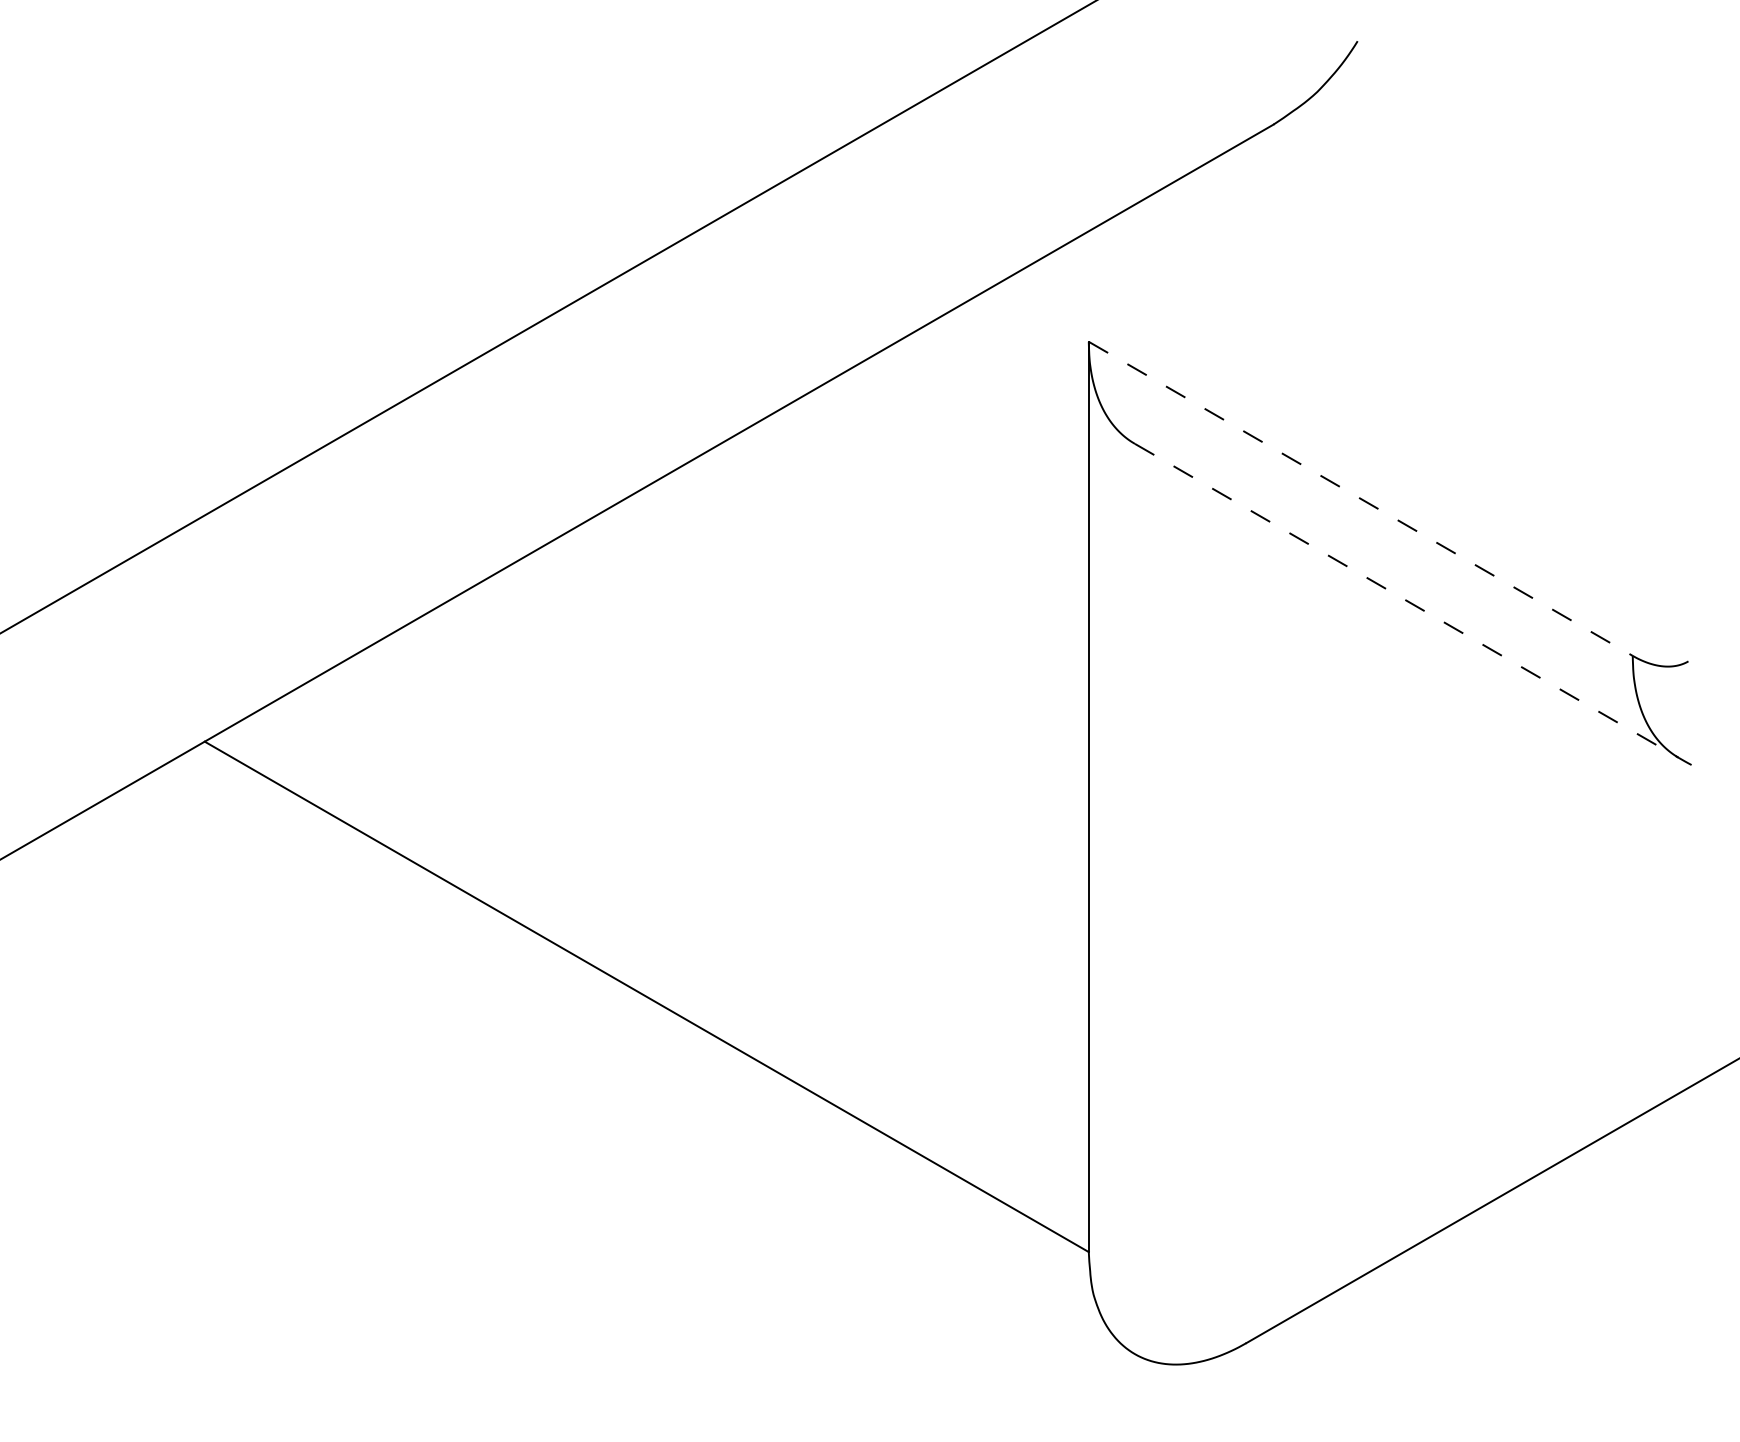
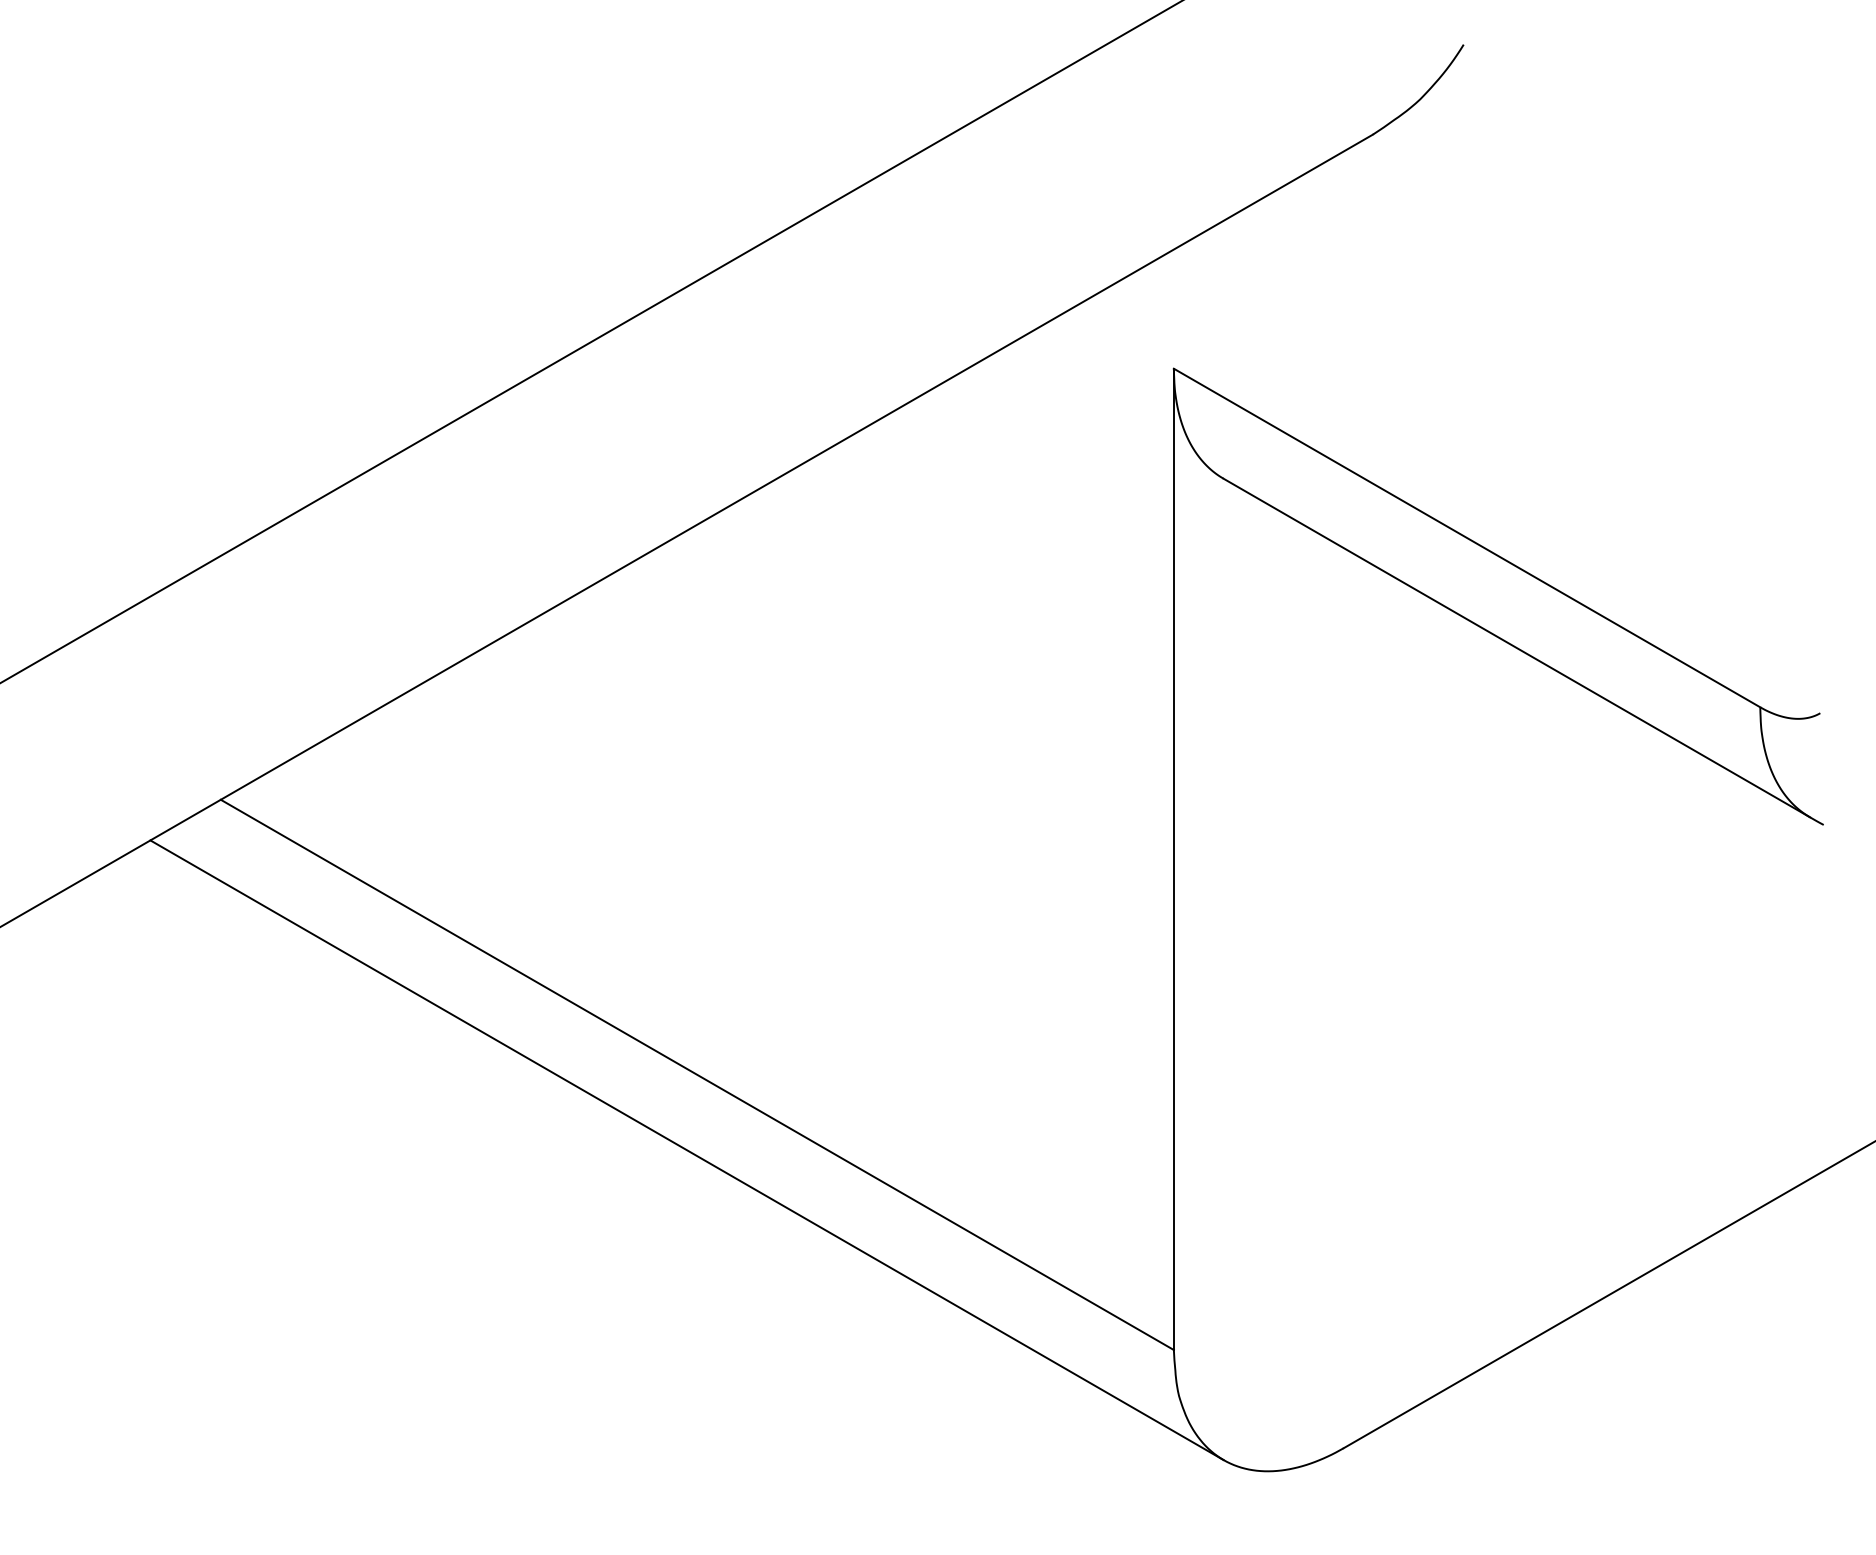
line: (1361, 499) -> (1467, 538), dashed -> solid
line: (1406, 601) -> (1516, 648), dashed -> solid
line: (636, 1066) -> (686, 1150), added

